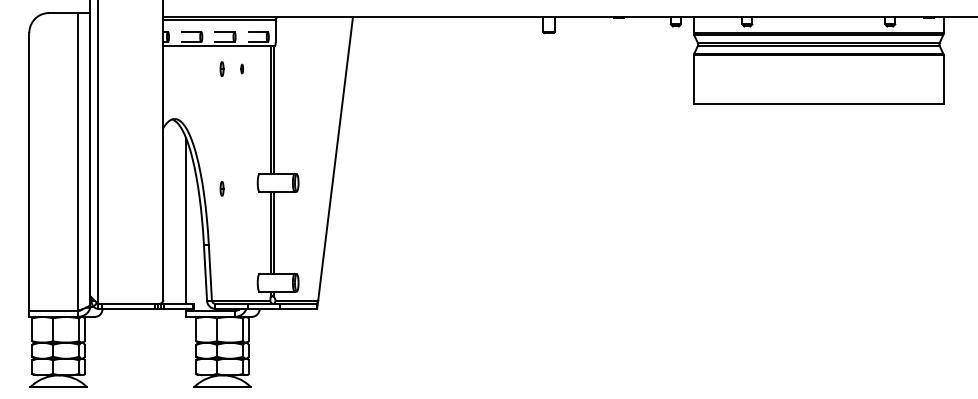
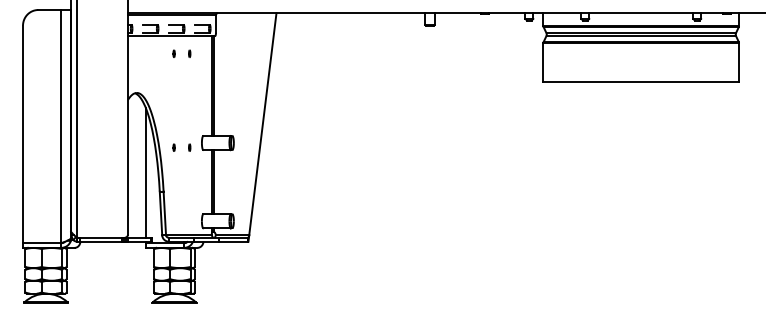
part: (222, 68) -> (174, 53), size x0.62
part: (222, 188) -> (174, 147), size x0.62
part: (241, 188) -> (189, 147), added

